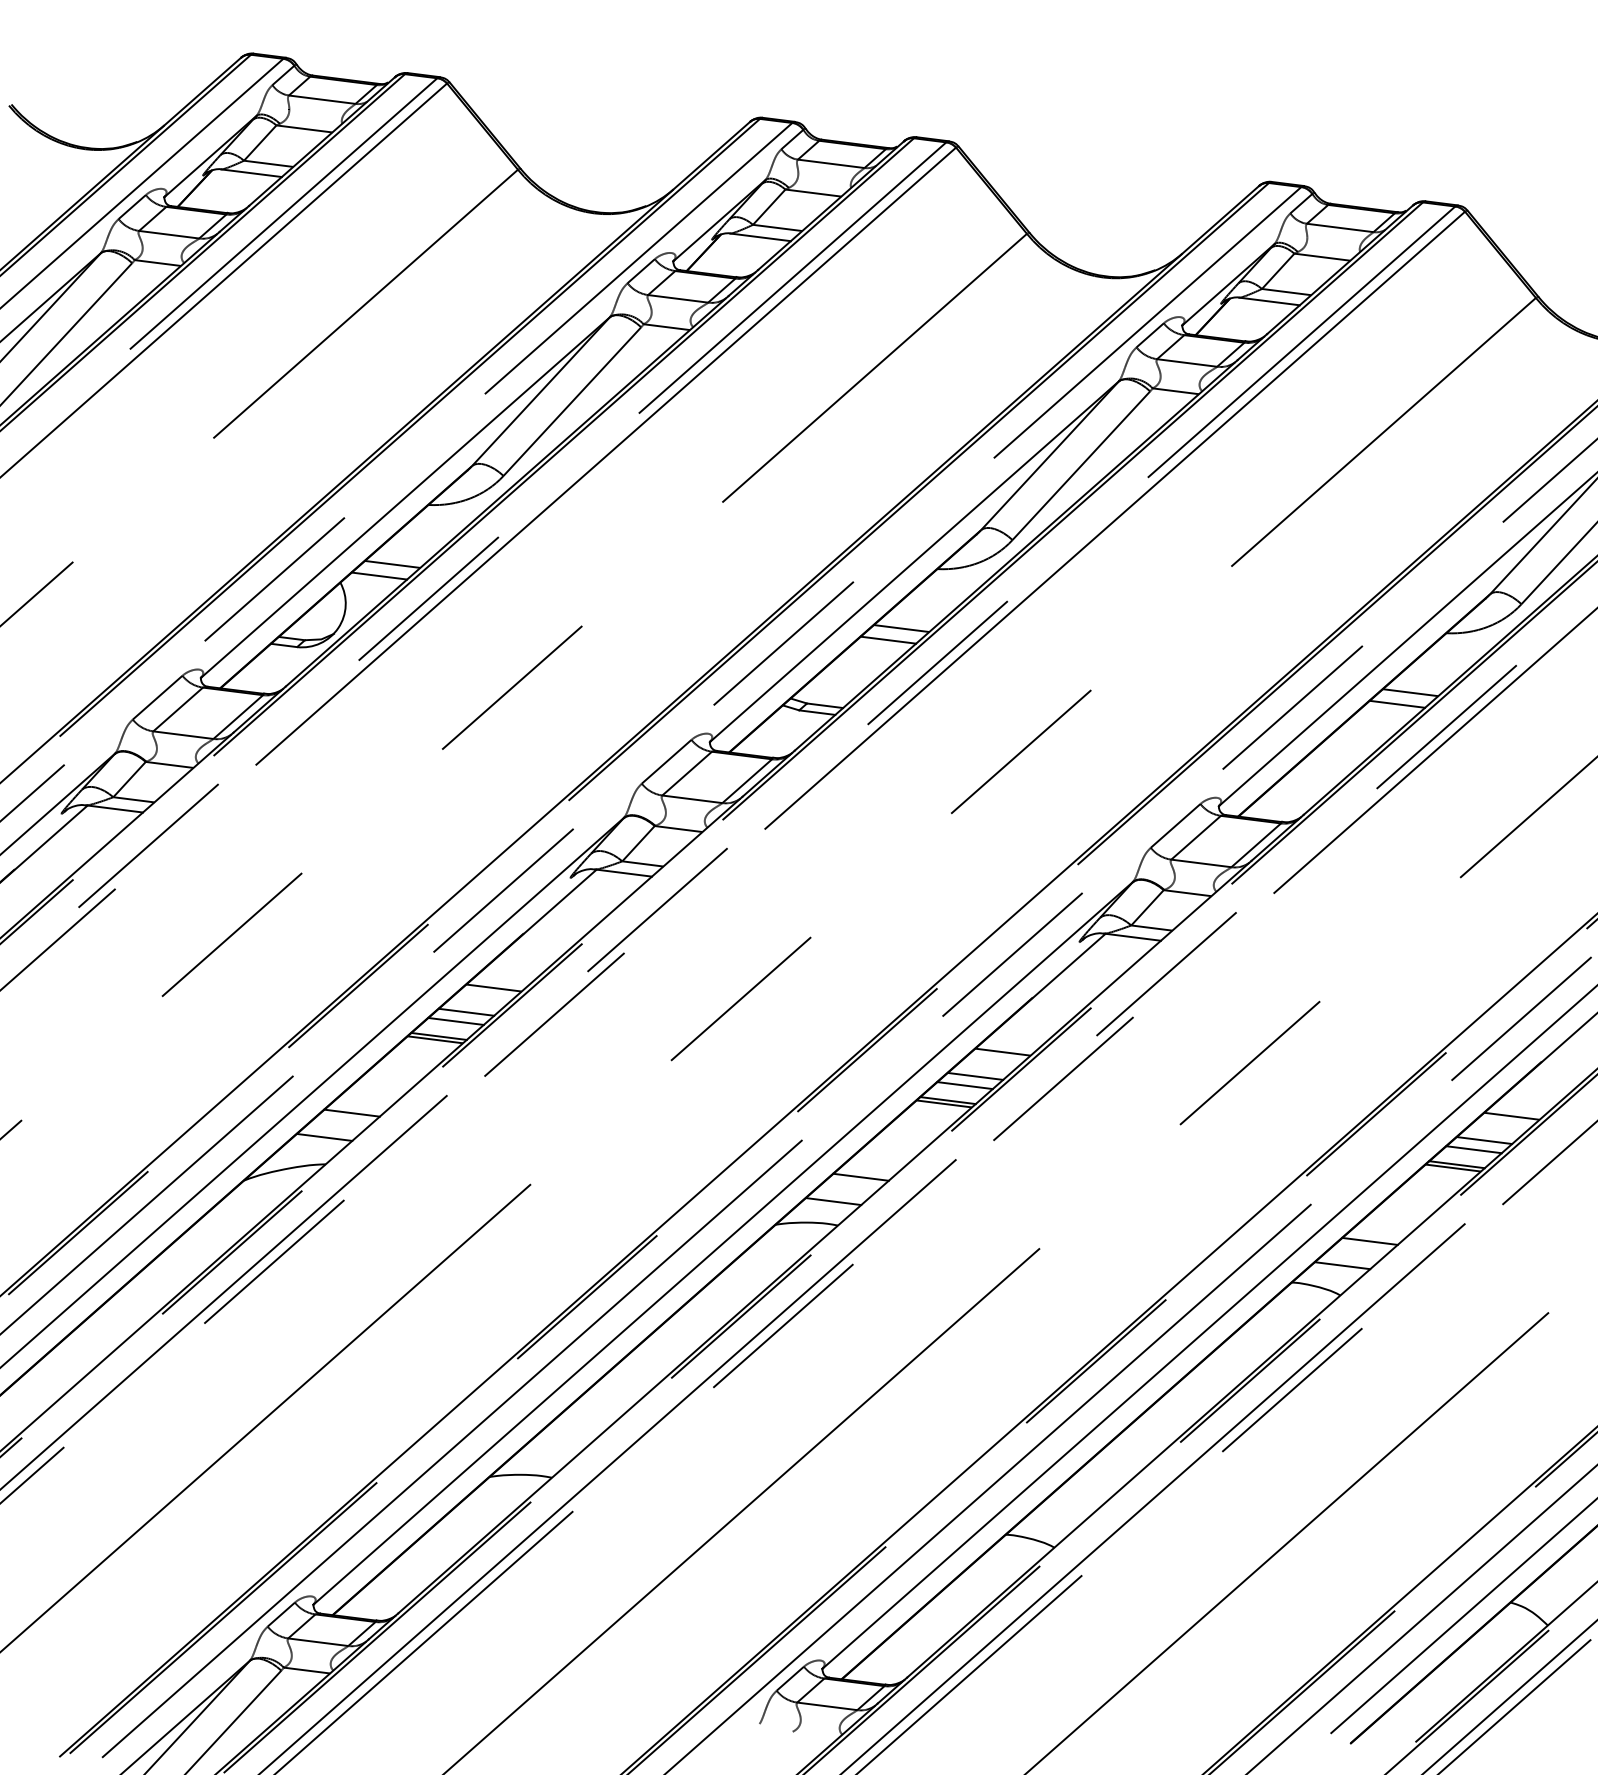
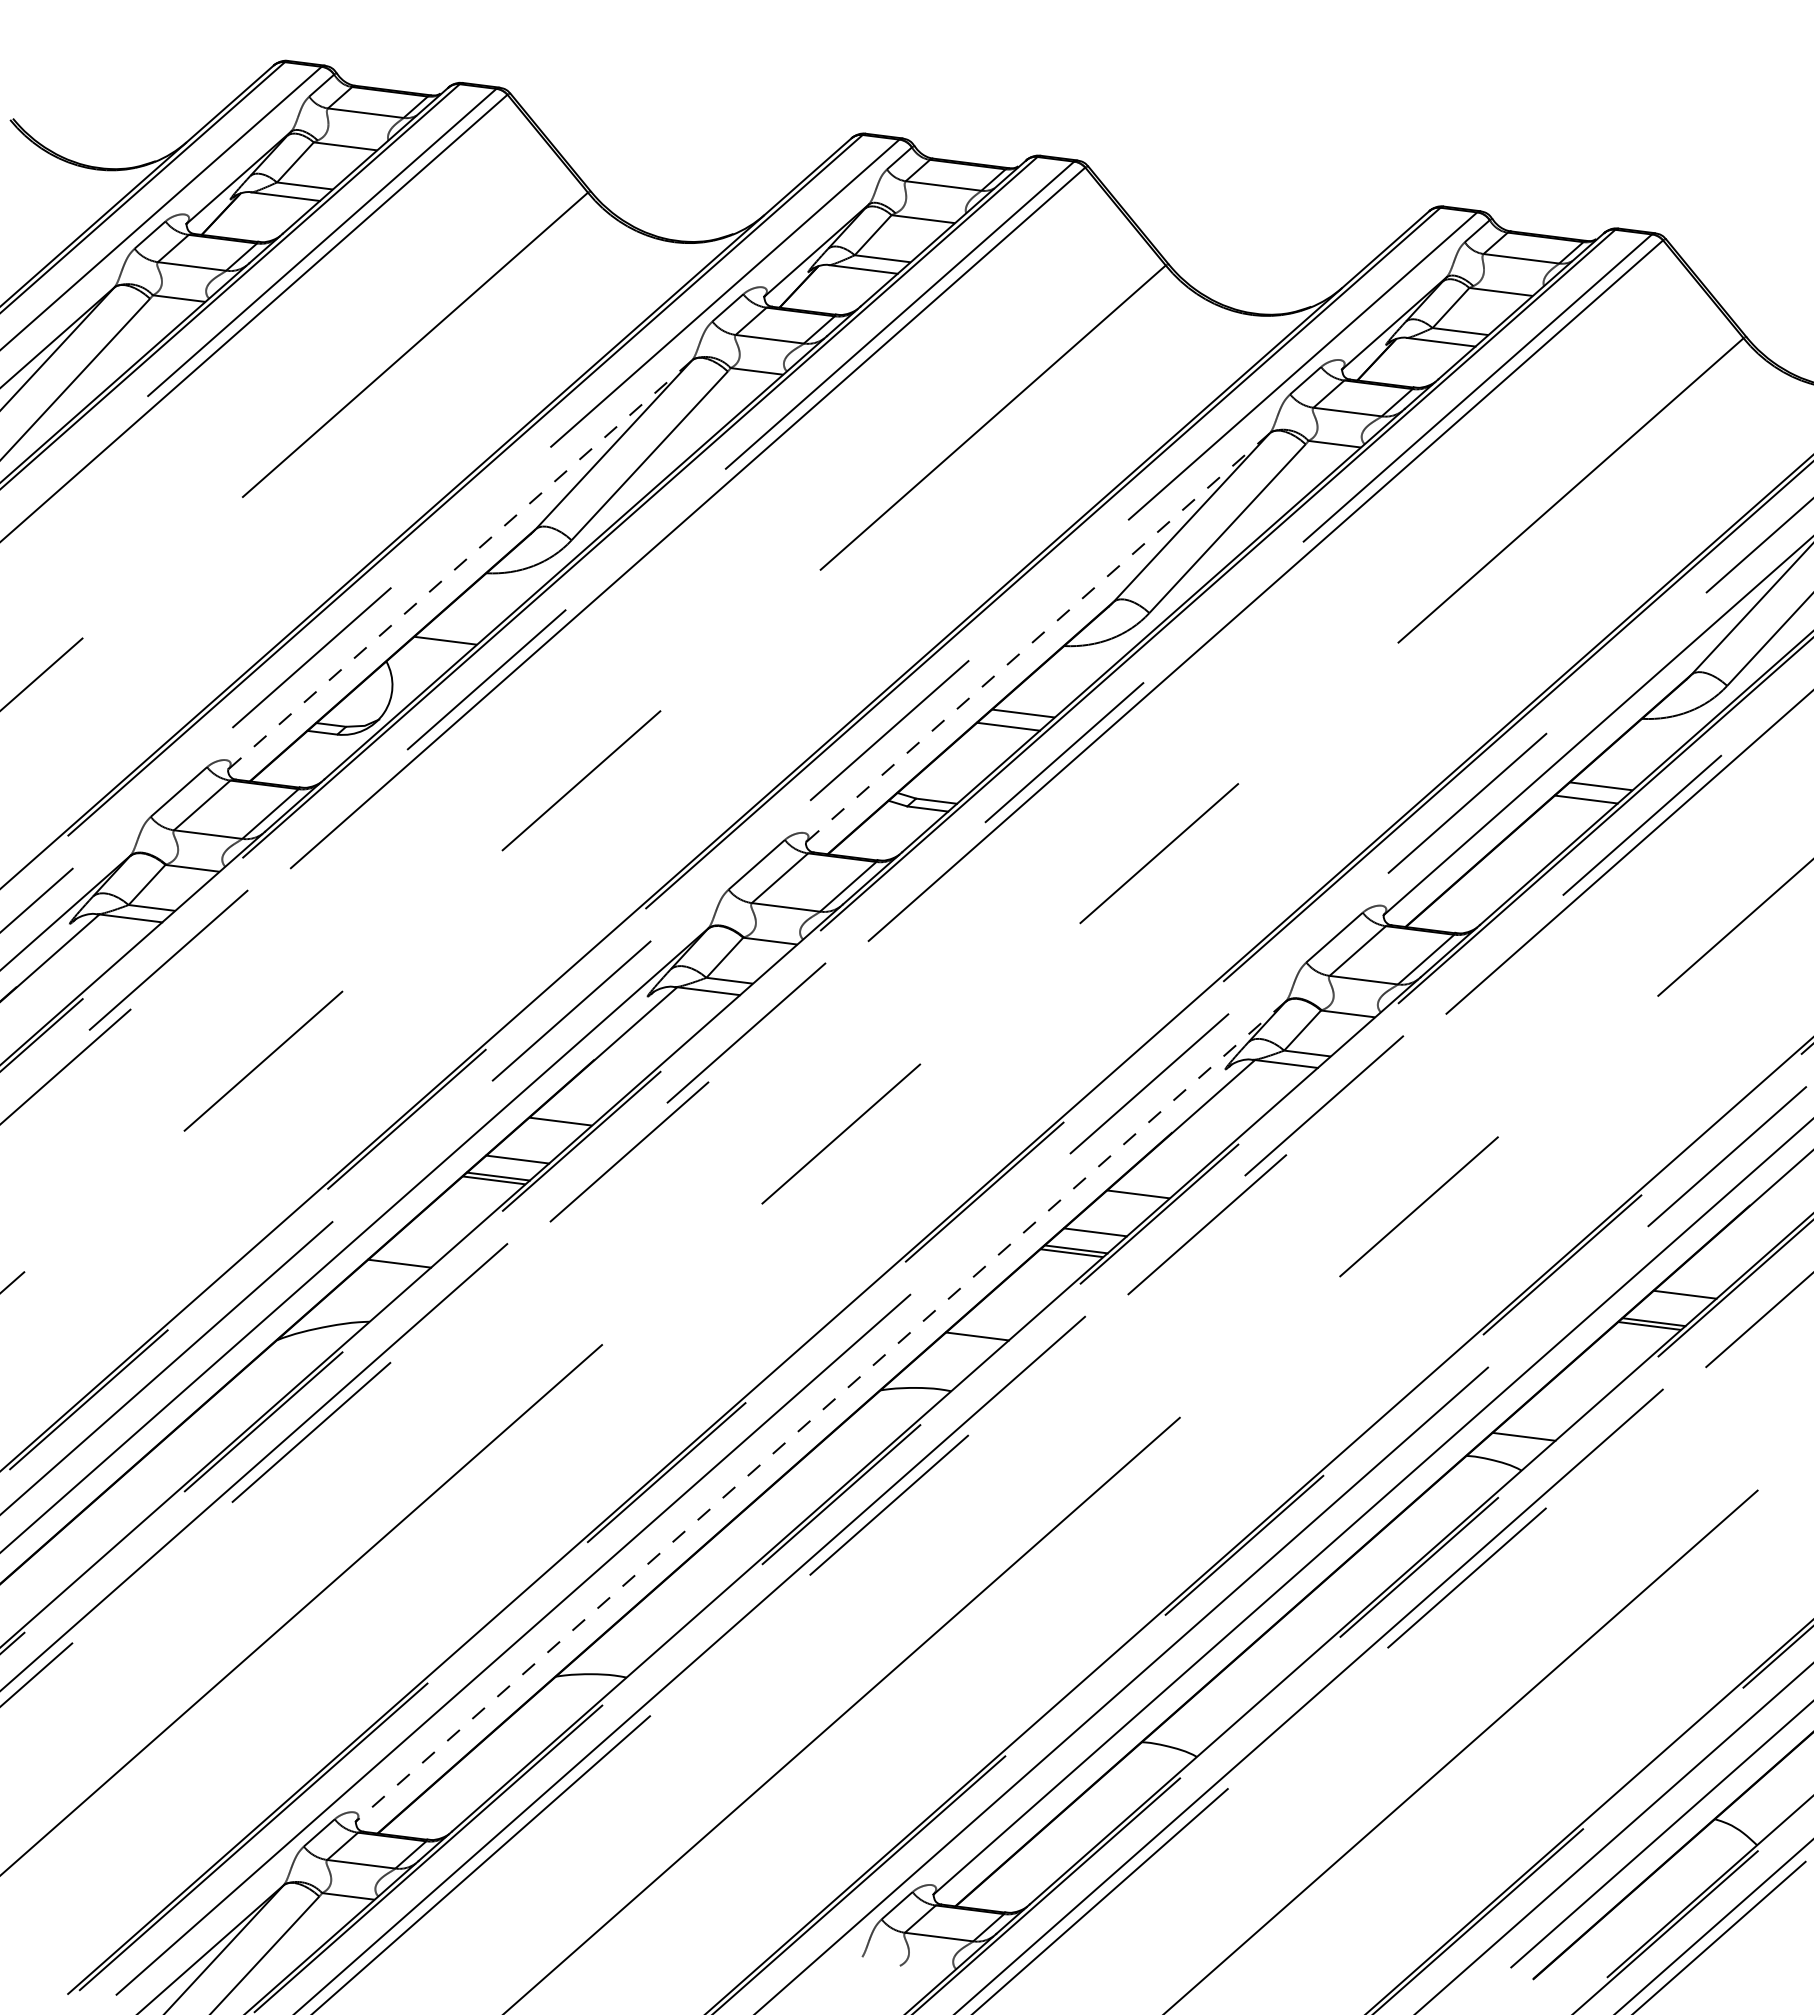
line: (404, 498) -> (459, 565), solid -> dashed
line: (913, 562) -> (1037, 638), solid -> dashed
line: (379, 575) -> (430, 653), removed
line: (466, 1012) -> (529, 1149), removed
line: (974, 1076) -> (1106, 1221), removed
line: (1512, 1116) -> (1716, 1267), removed
line: (324, 1137) -> (368, 1291), removed
line: (1473, 1150) -> (1672, 1305), removed
line: (832, 1201) -> (945, 1363), removed
line: (1369, 1241) -> (1554, 1409), removed
line: (722, 1243) -> (820, 1411), solid -> dashed

